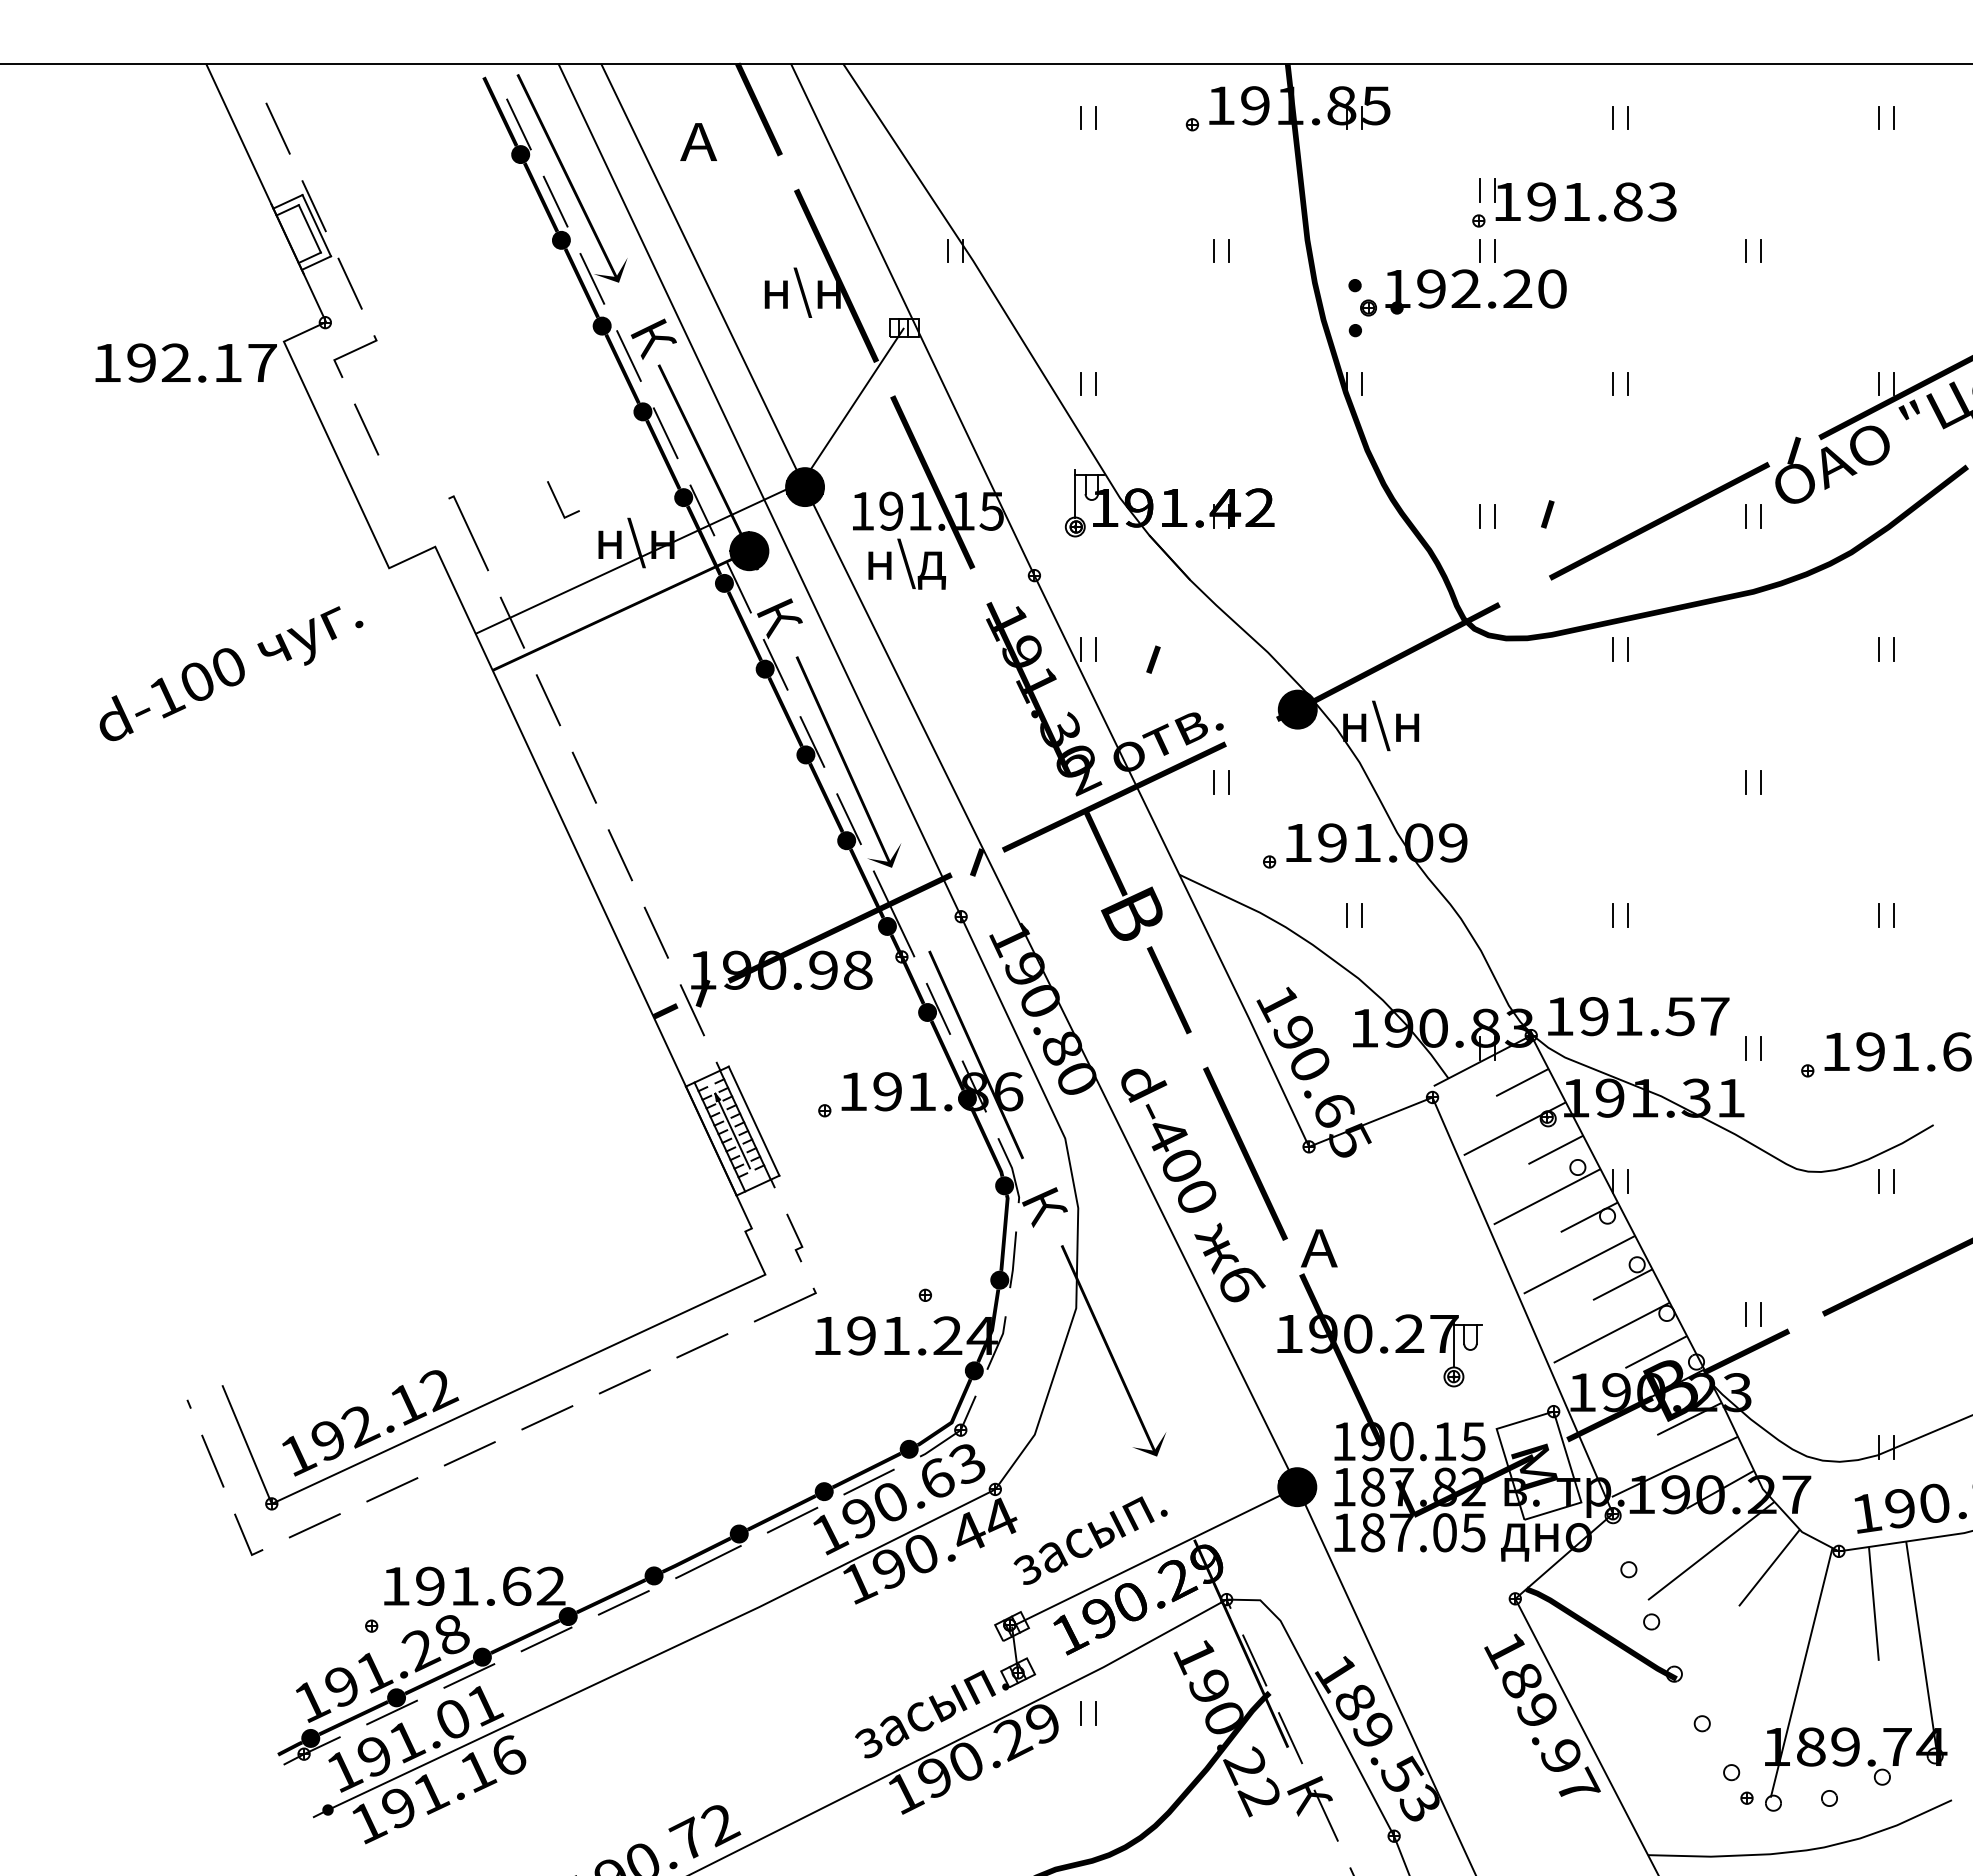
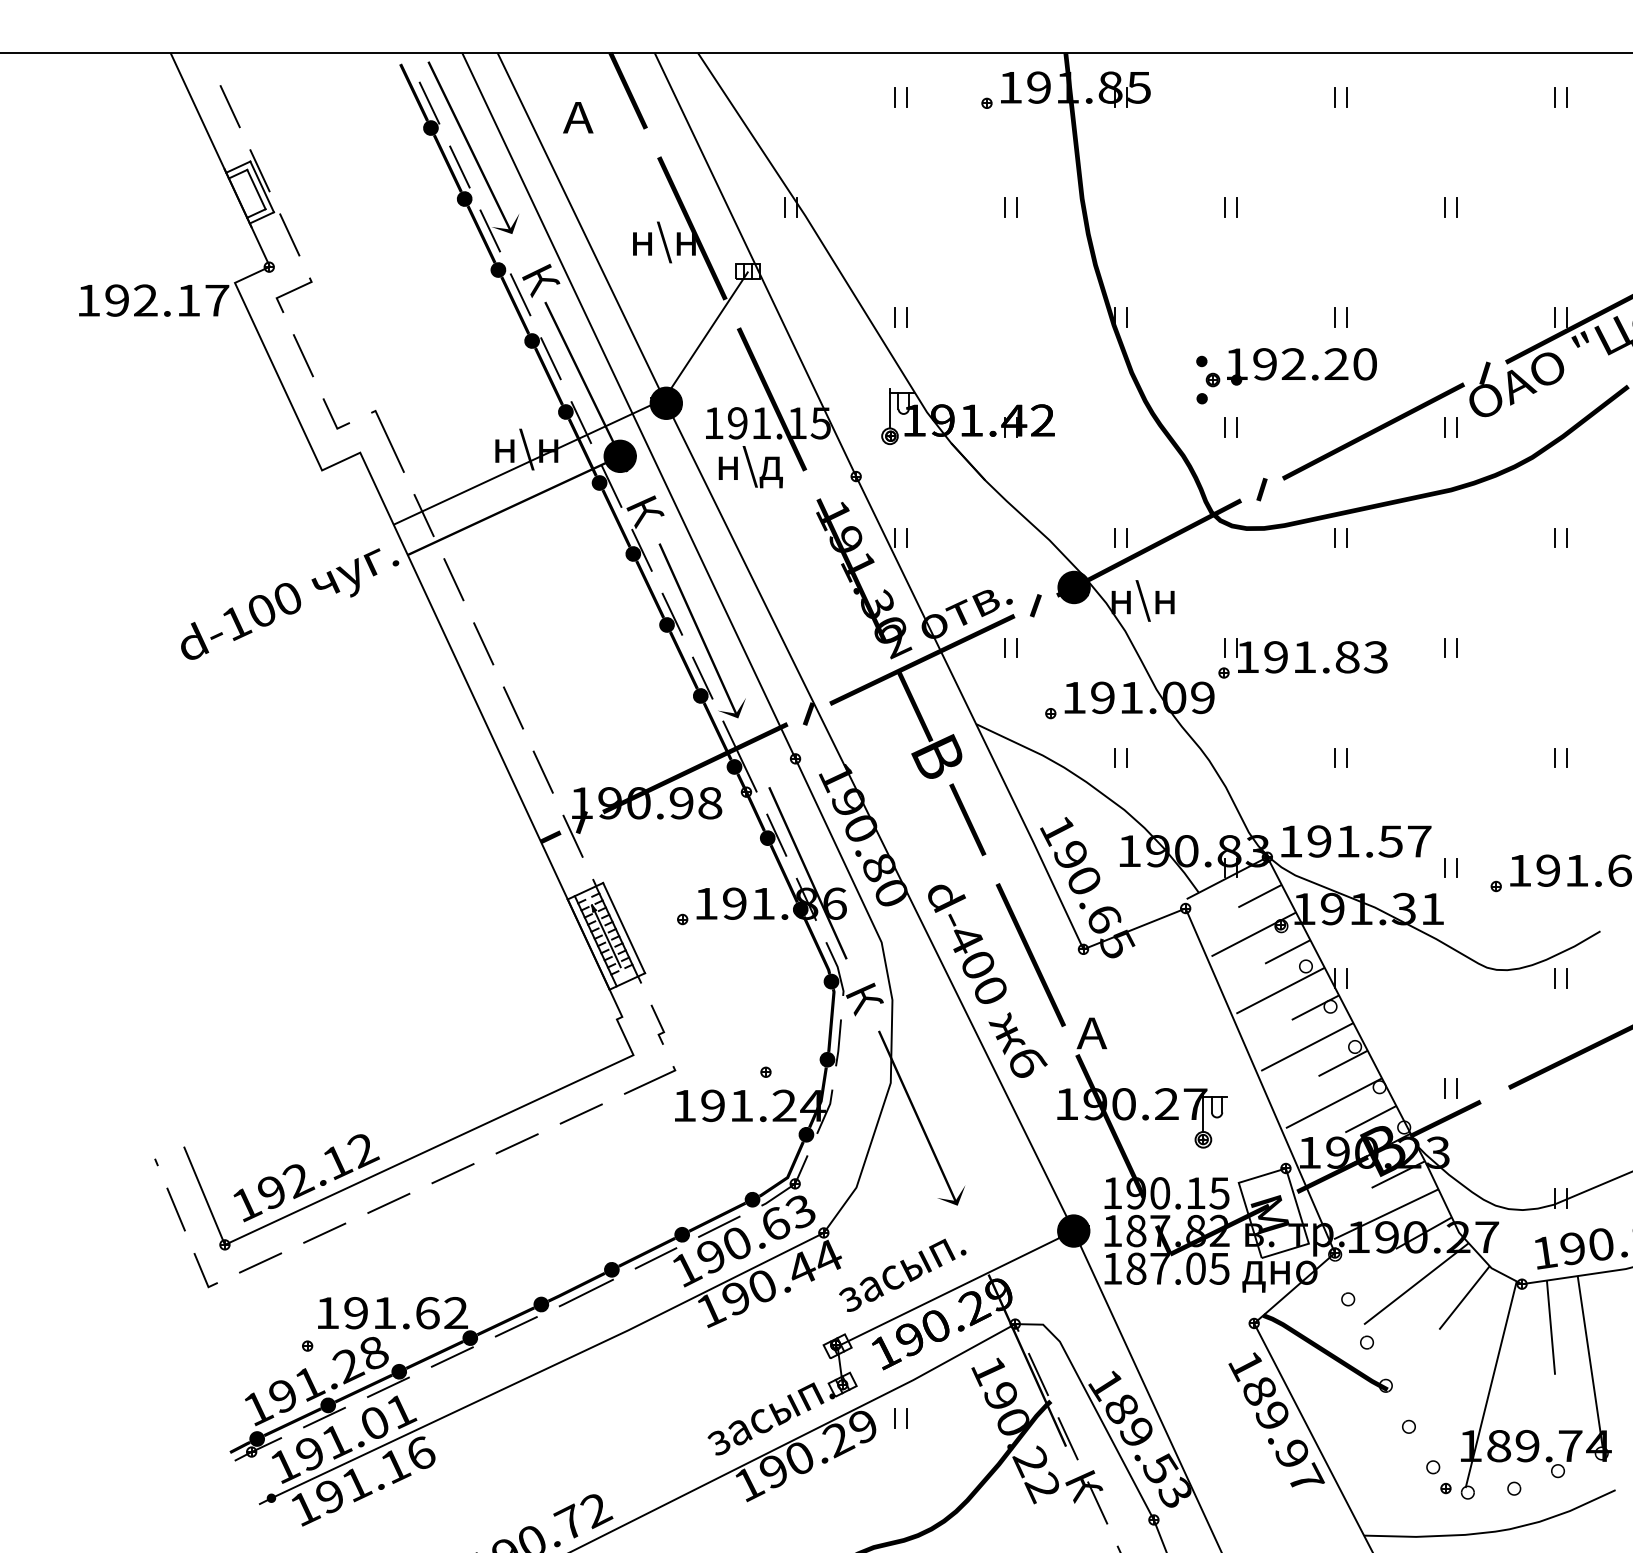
part: (1574, 202) -> (1303, 657), moved
part: (1457, 303) -> (1286, 376), moved
line: (558, 502) -> (332, 416), moved
line: (1547, 514) -> (1261, 489), moved
part: (1347, 649) -> (1115, 537), added
line: (1153, 659) -> (1035, 605), moved
text: (231, 673) -> (290, 603), moved

